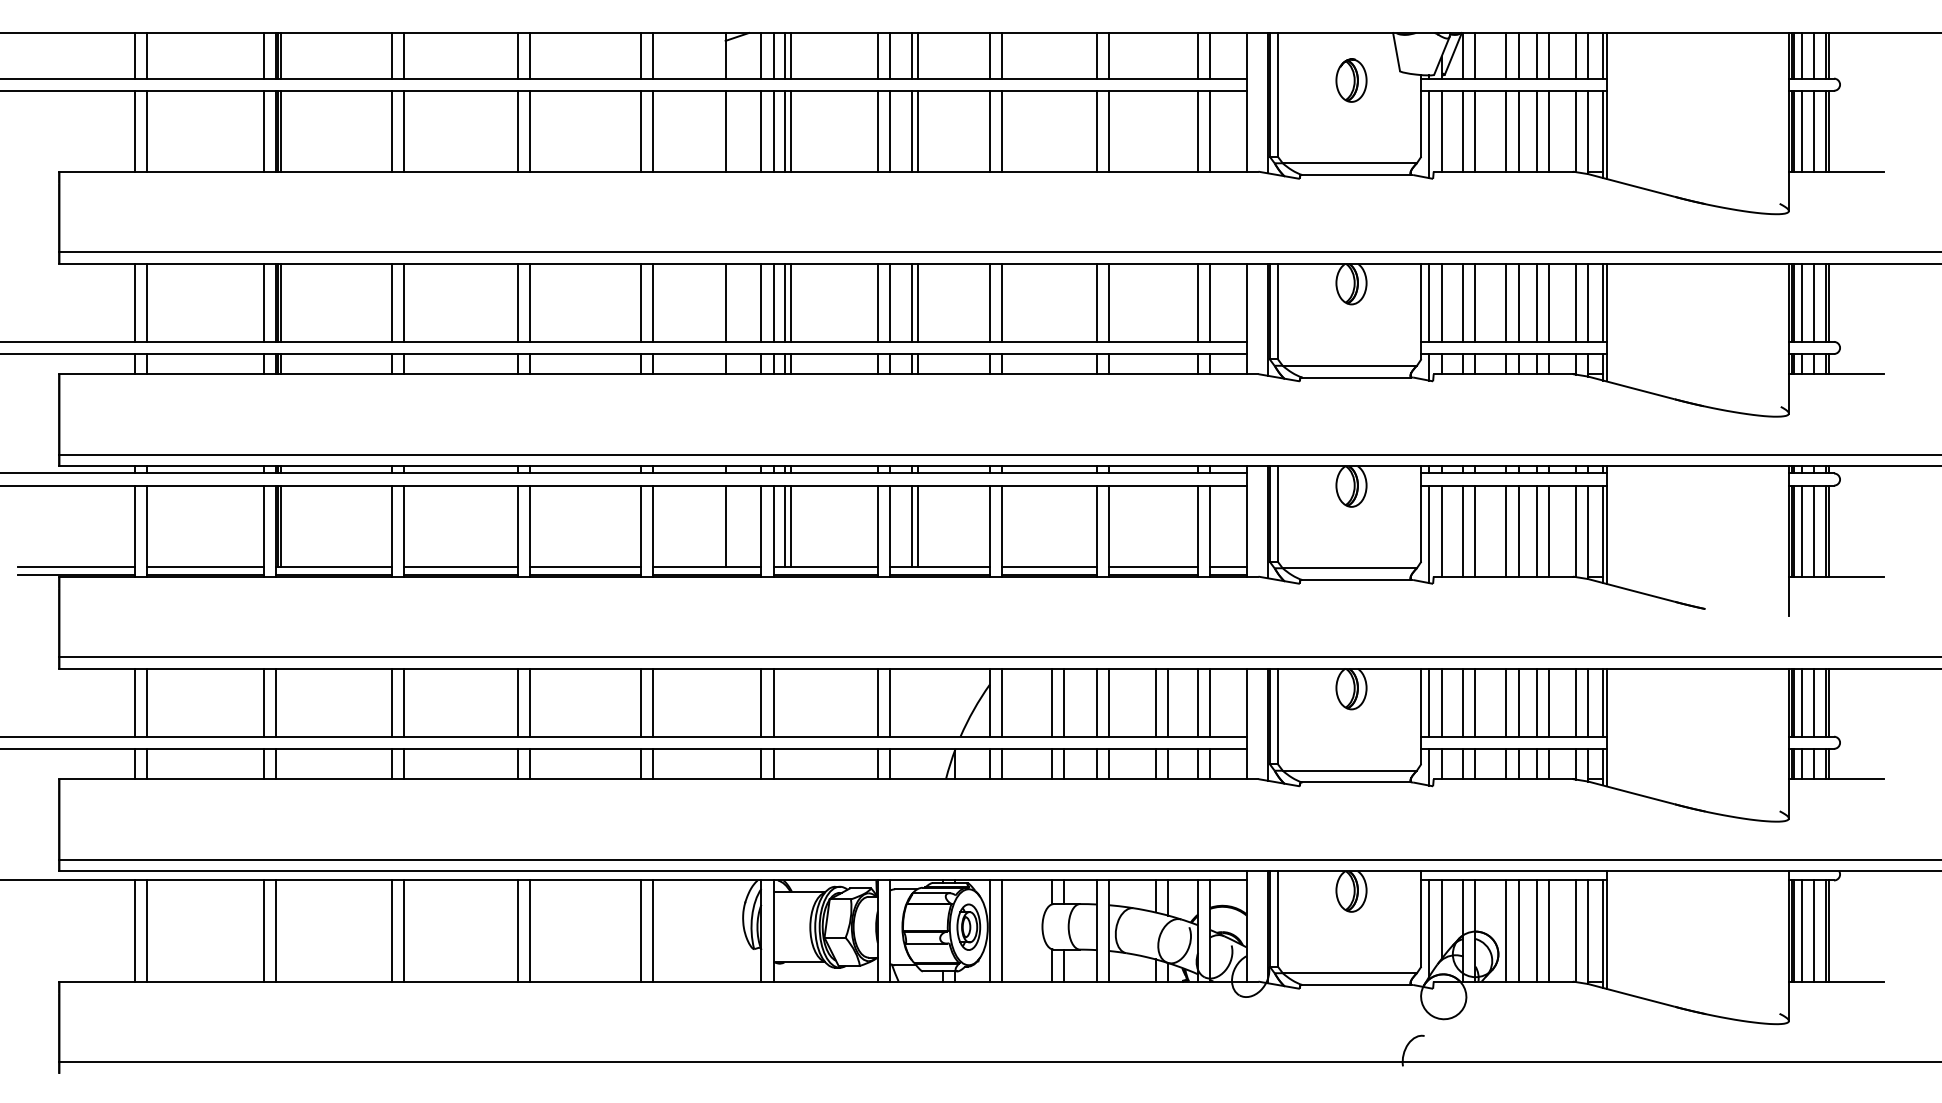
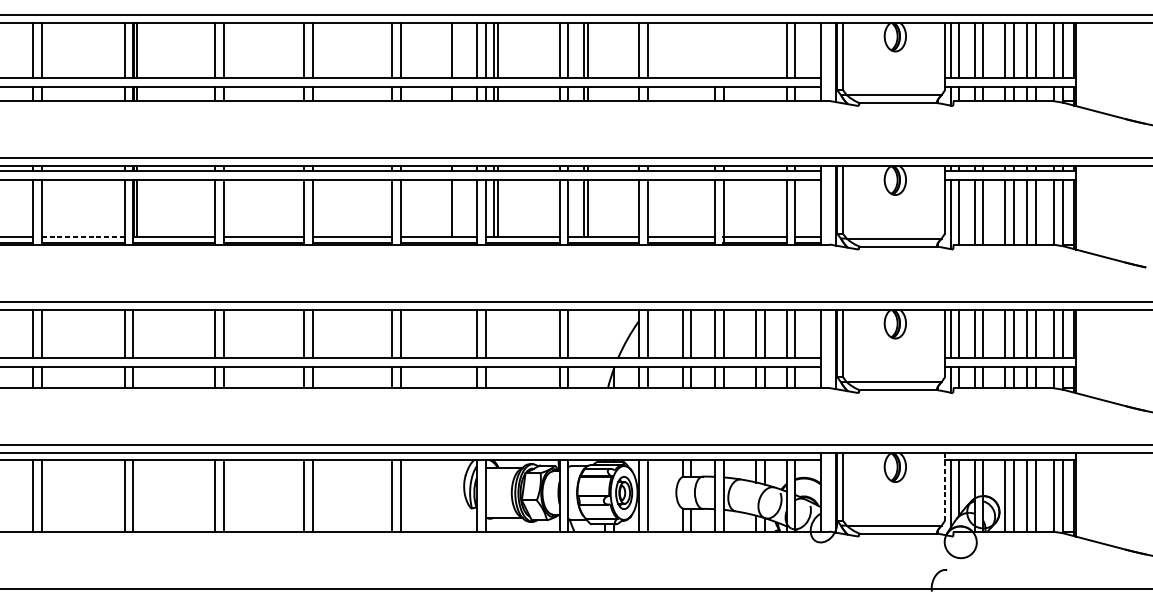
line: (1096, 302) -> (714, 50), removed
line: (1109, 302) -> (723, 50), removed
line: (205, 566) -> (83, 237), solid -> dashed
line: (1421, 918) -> (944, 486), solid -> dashed

